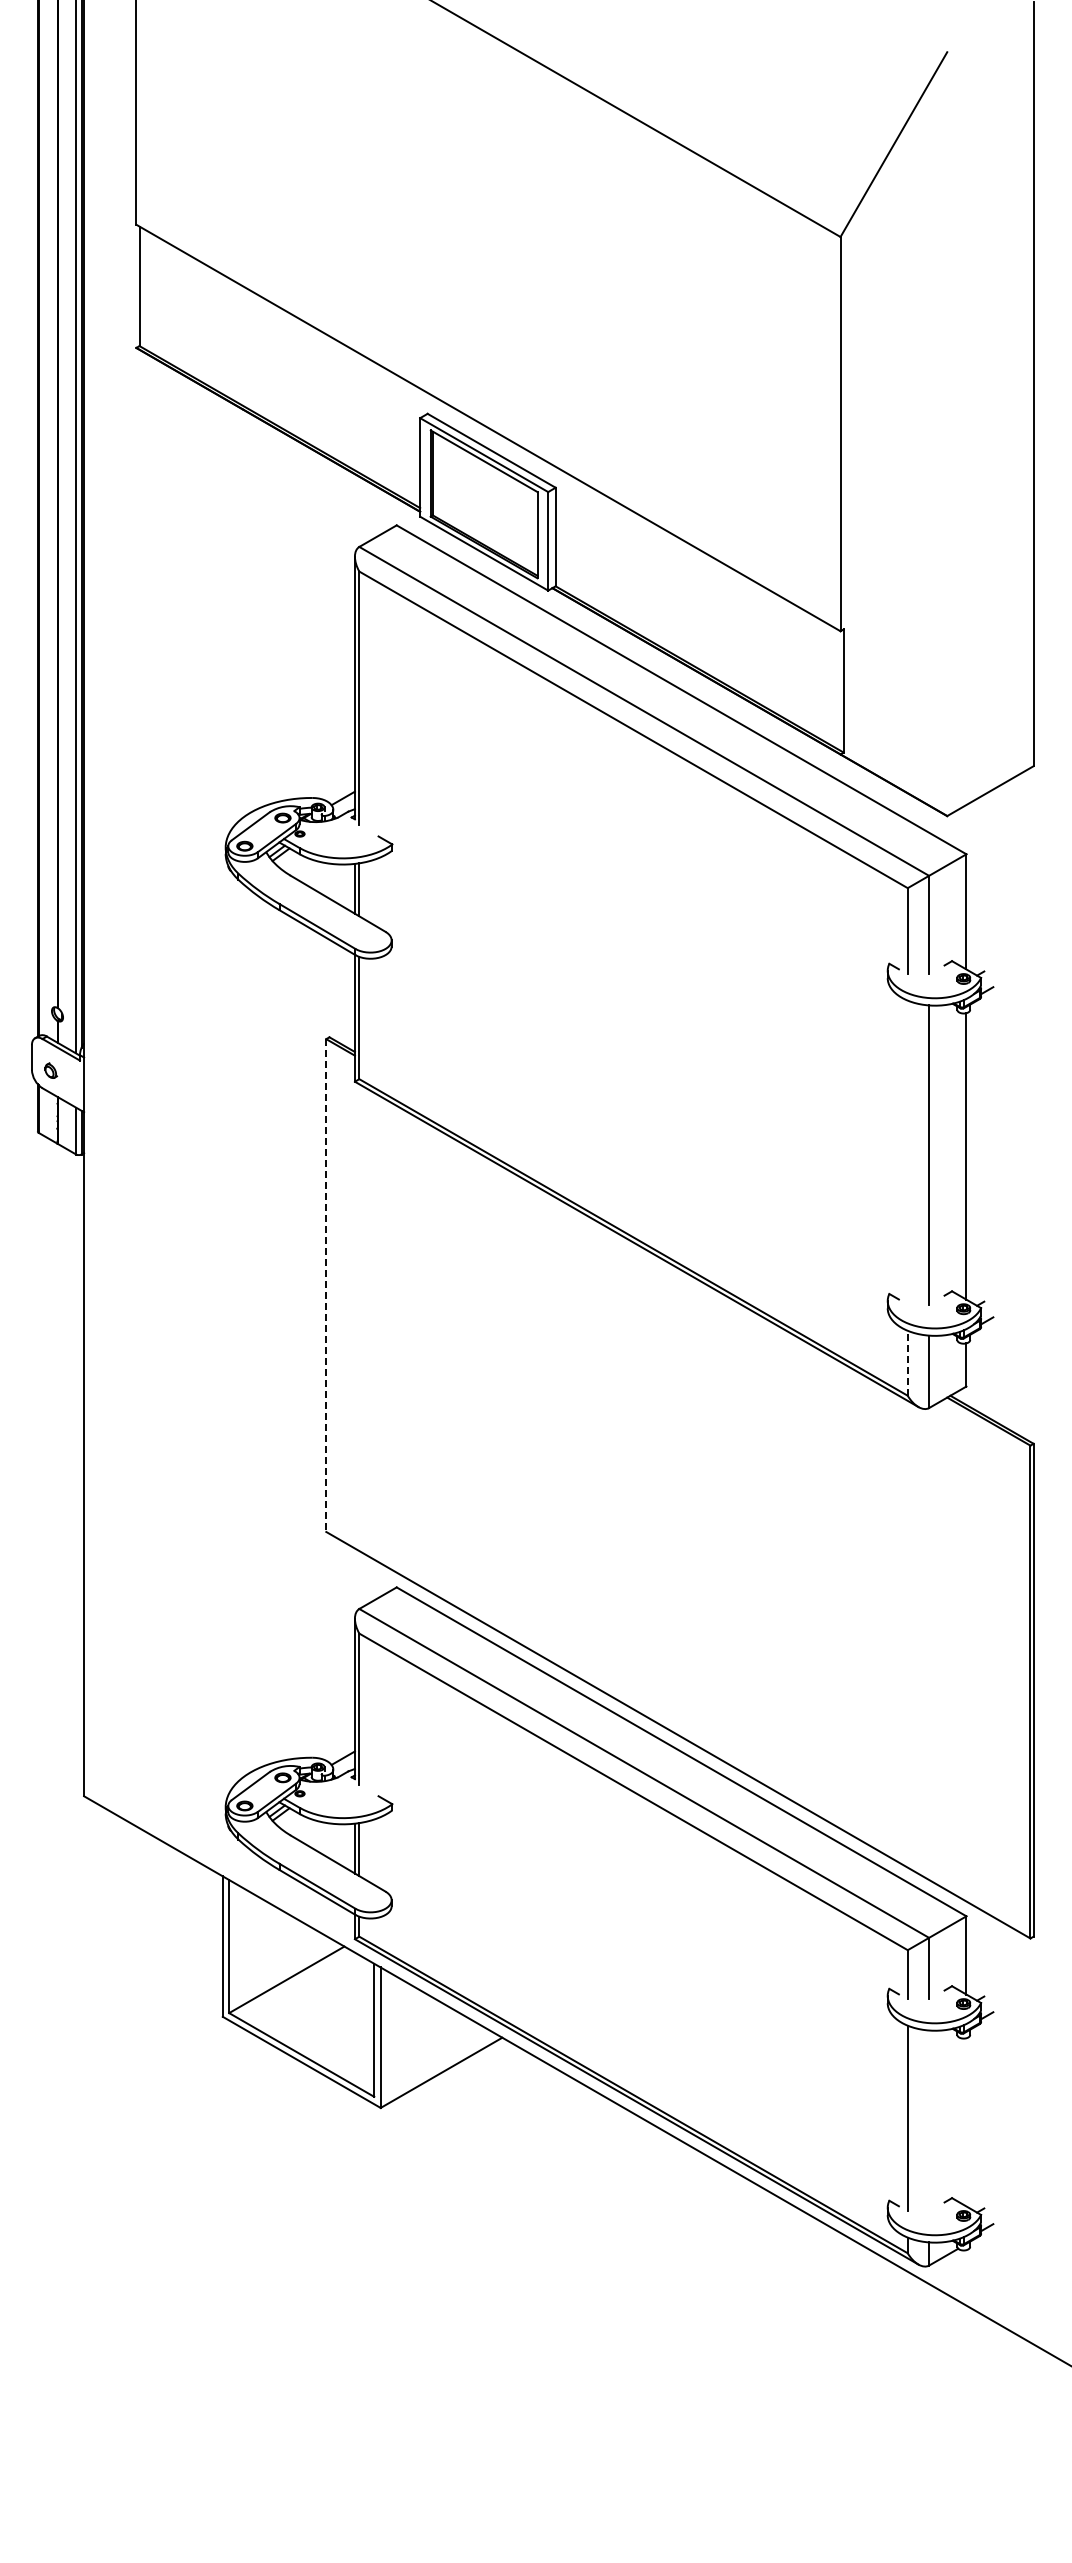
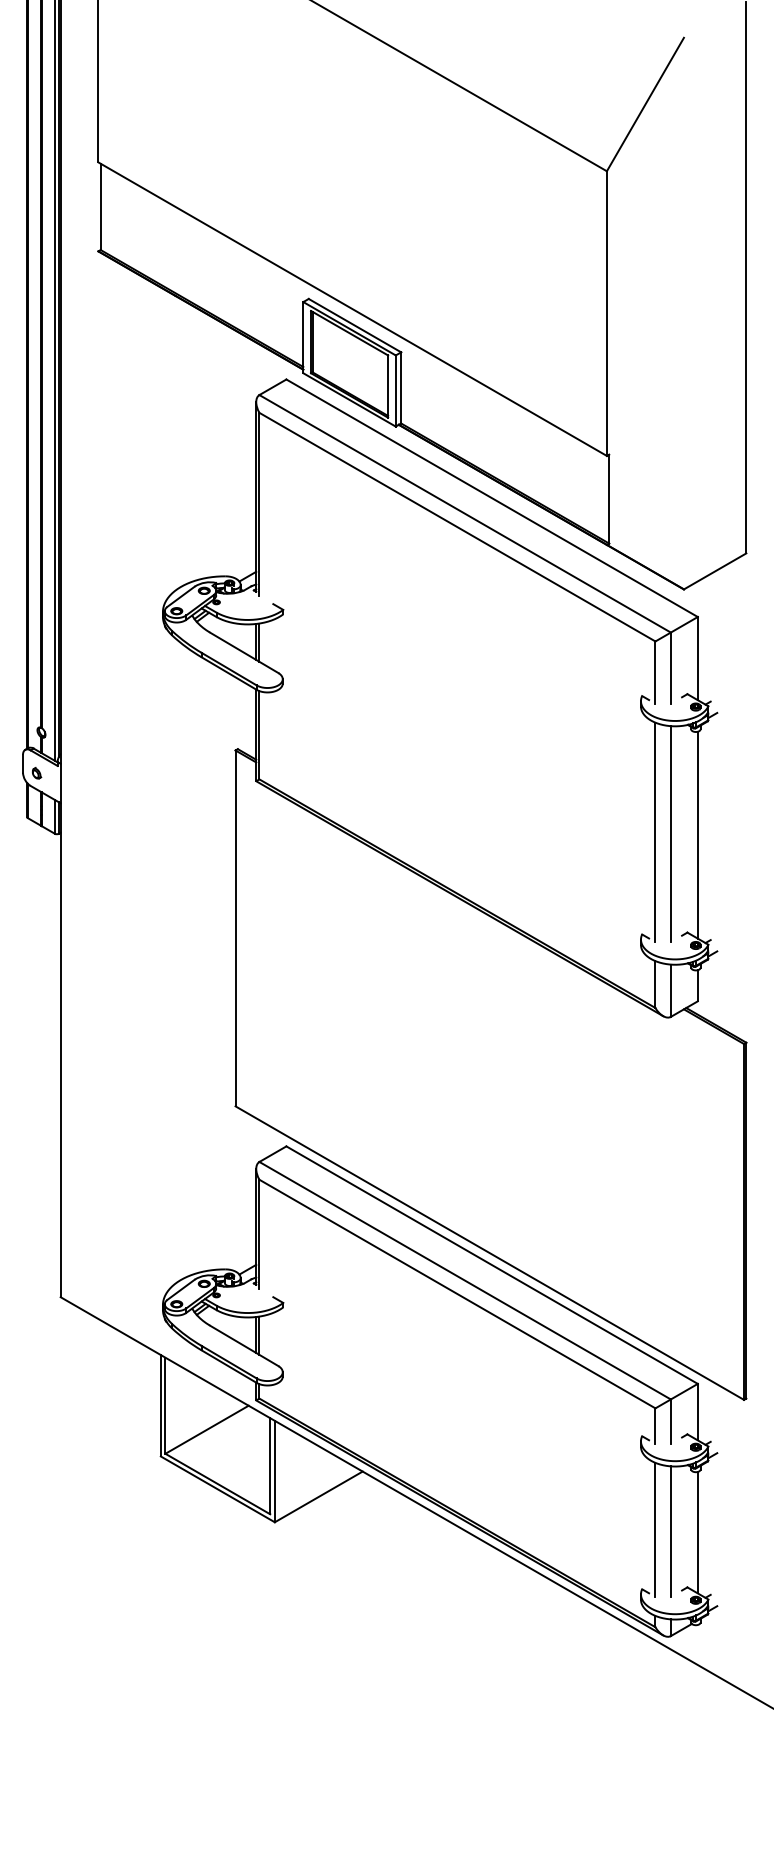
line: (907, 1152) -> (655, 832), added
line: (326, 1286) -> (235, 929), dashed -> solid
line: (907, 1362) -> (655, 983), dashed -> solid
line: (929, 2120) -> (671, 1531), added
line: (966, 2122) -> (697, 1532), added

